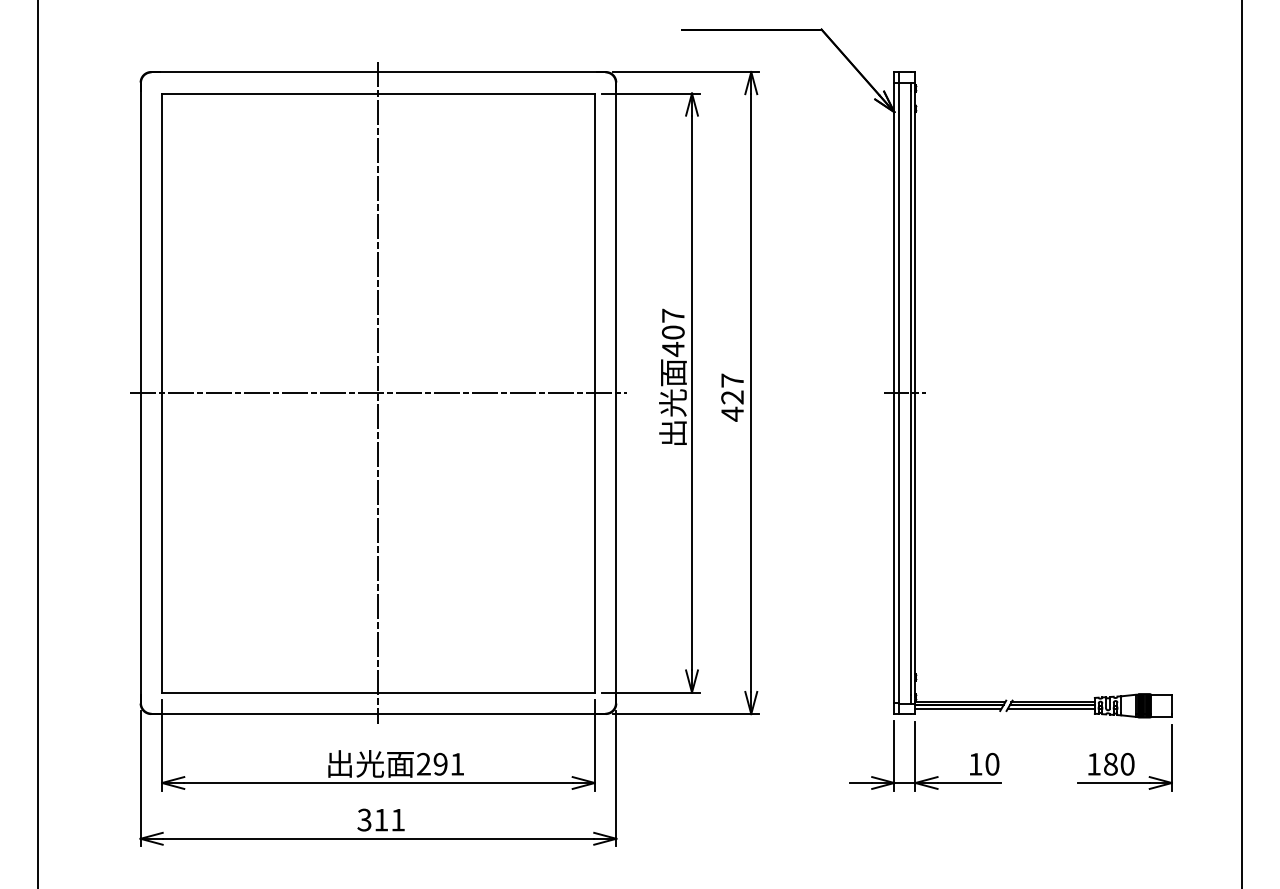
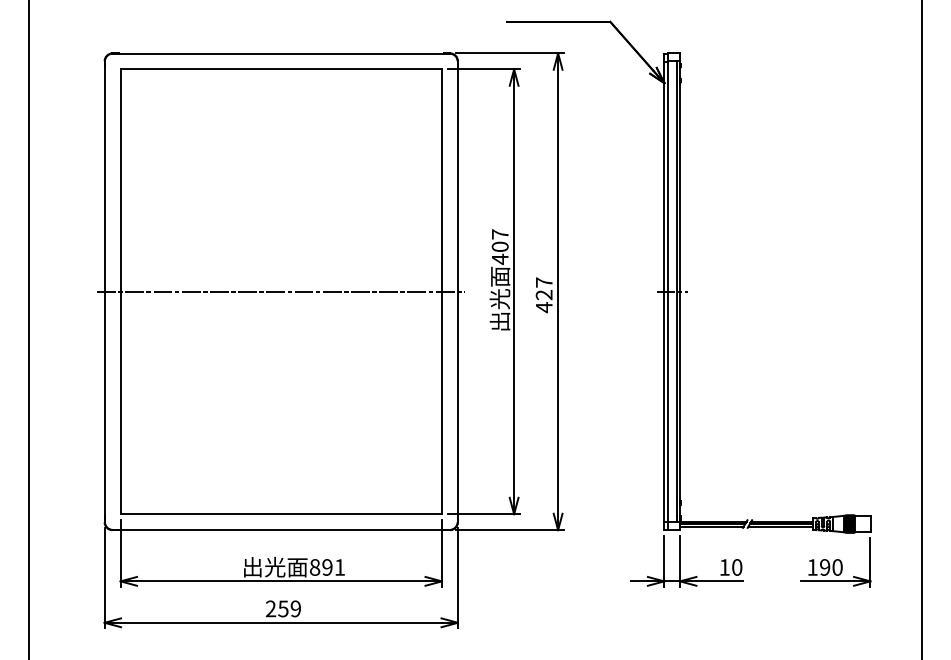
line: (378, 392) -> (281, 291), removed
text: (423, 763) -> (314, 566), 291 -> 891
text: (1110, 764) -> (824, 567), 180 -> 190
text: (380, 819) -> (282, 608), 311 -> 259

